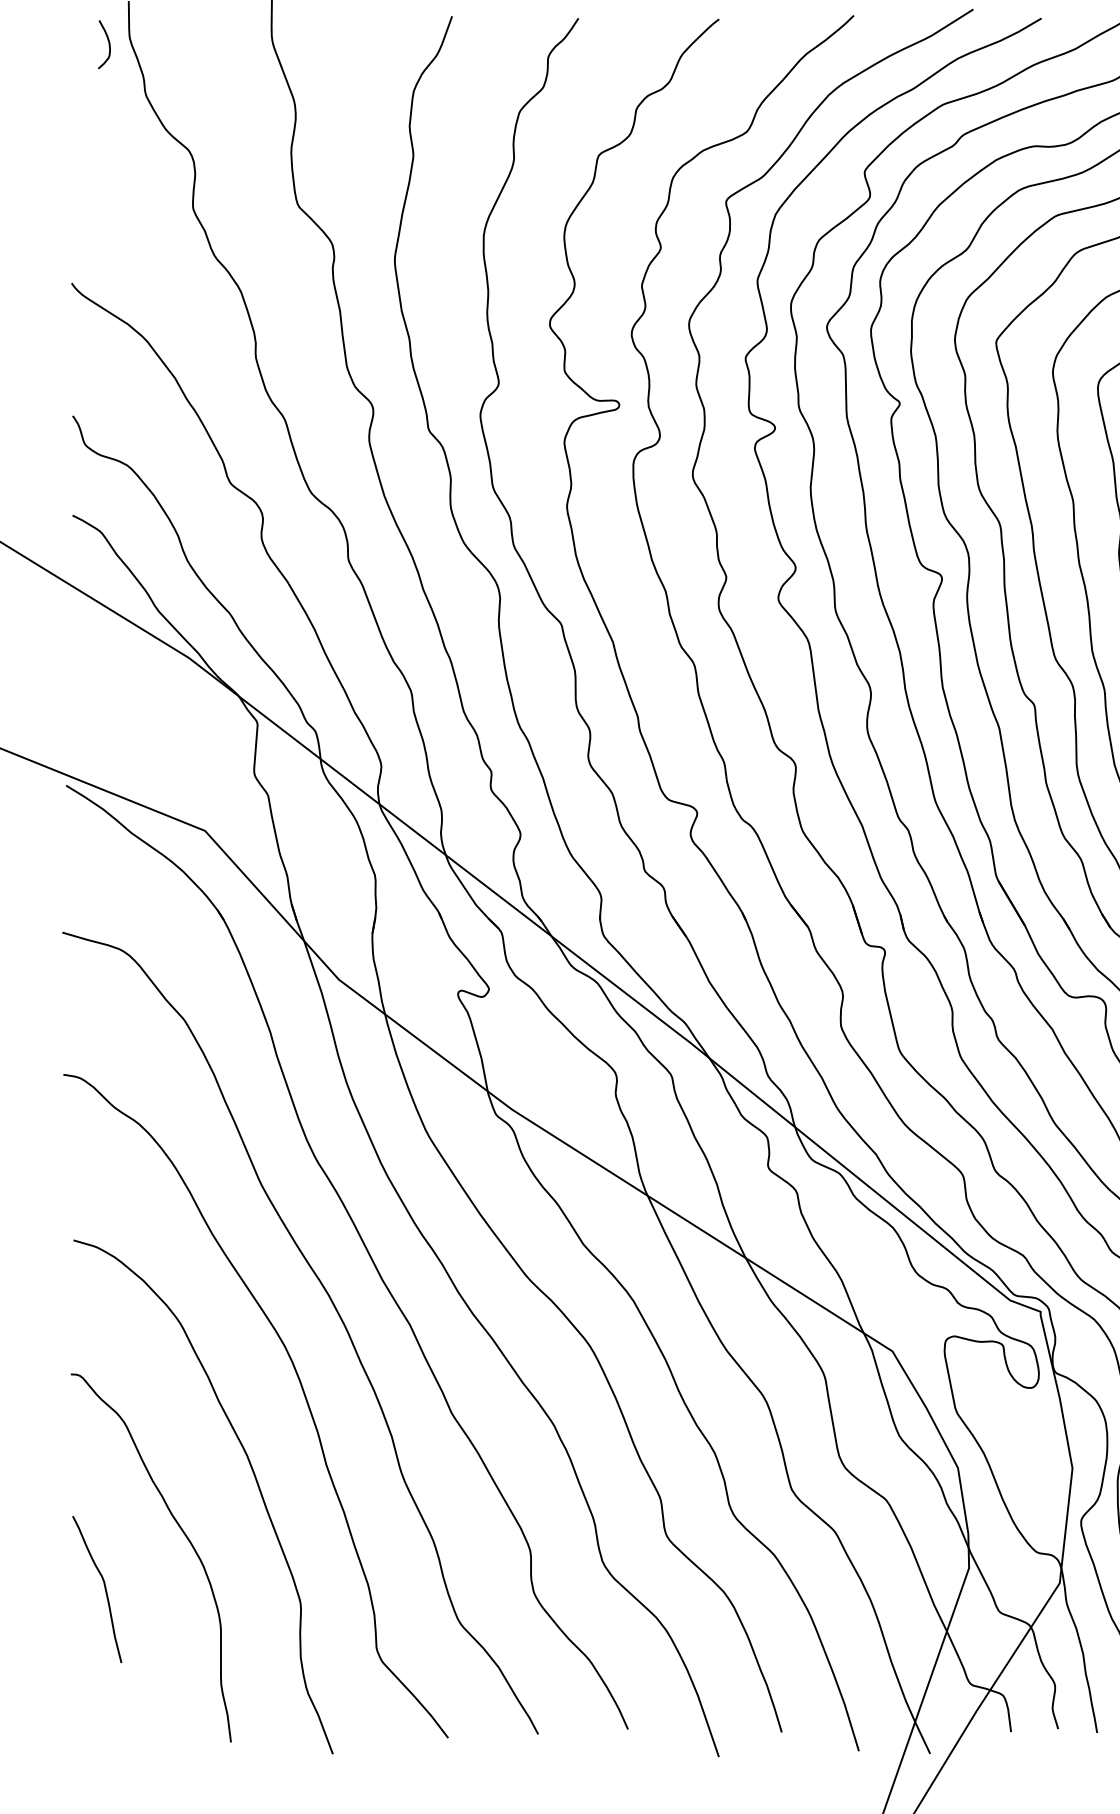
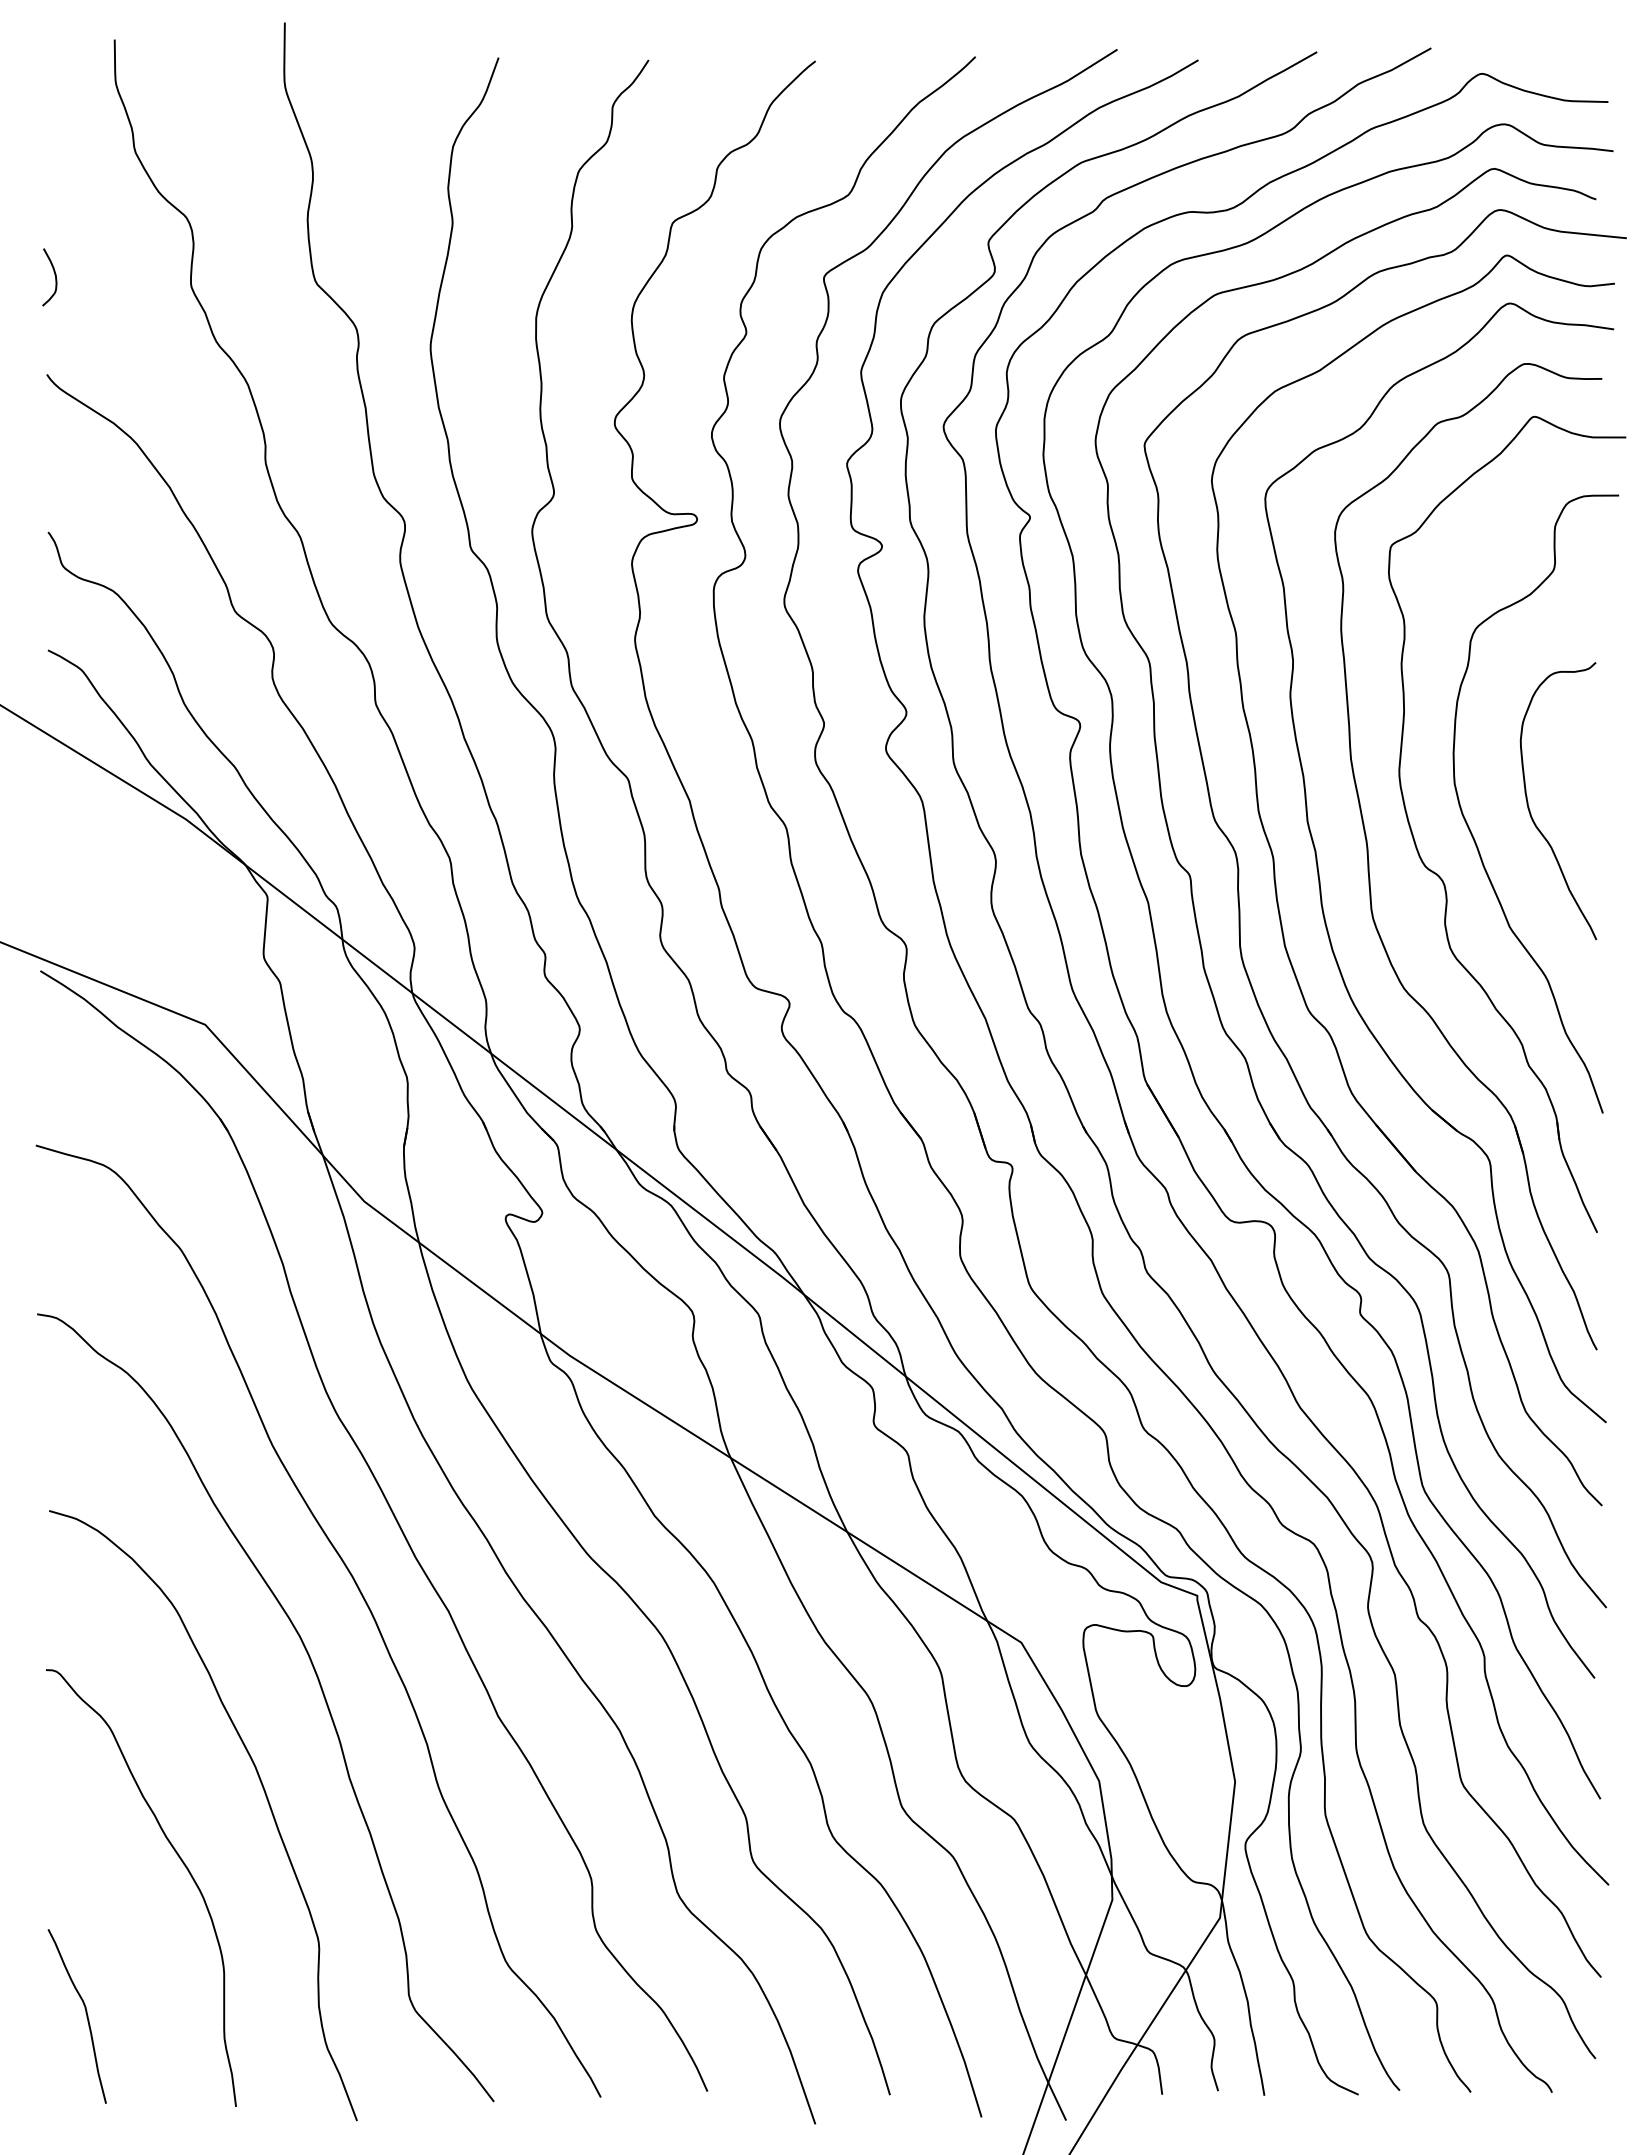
curve: (108, 43) -> (54, 275), moved
curve: (104, 1587) -> (85, 2013), moved

